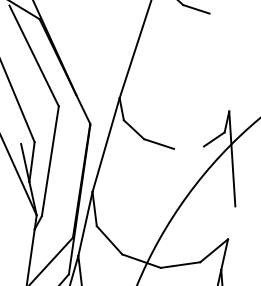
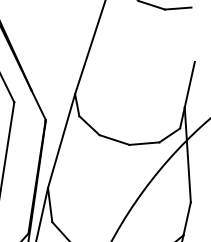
line: (222, 12) -> (177, 8), added
line: (234, 88) -> (189, 84), added
line: (189, 147) -> (144, 143), added
line: (231, 222) -> (186, 218), added

